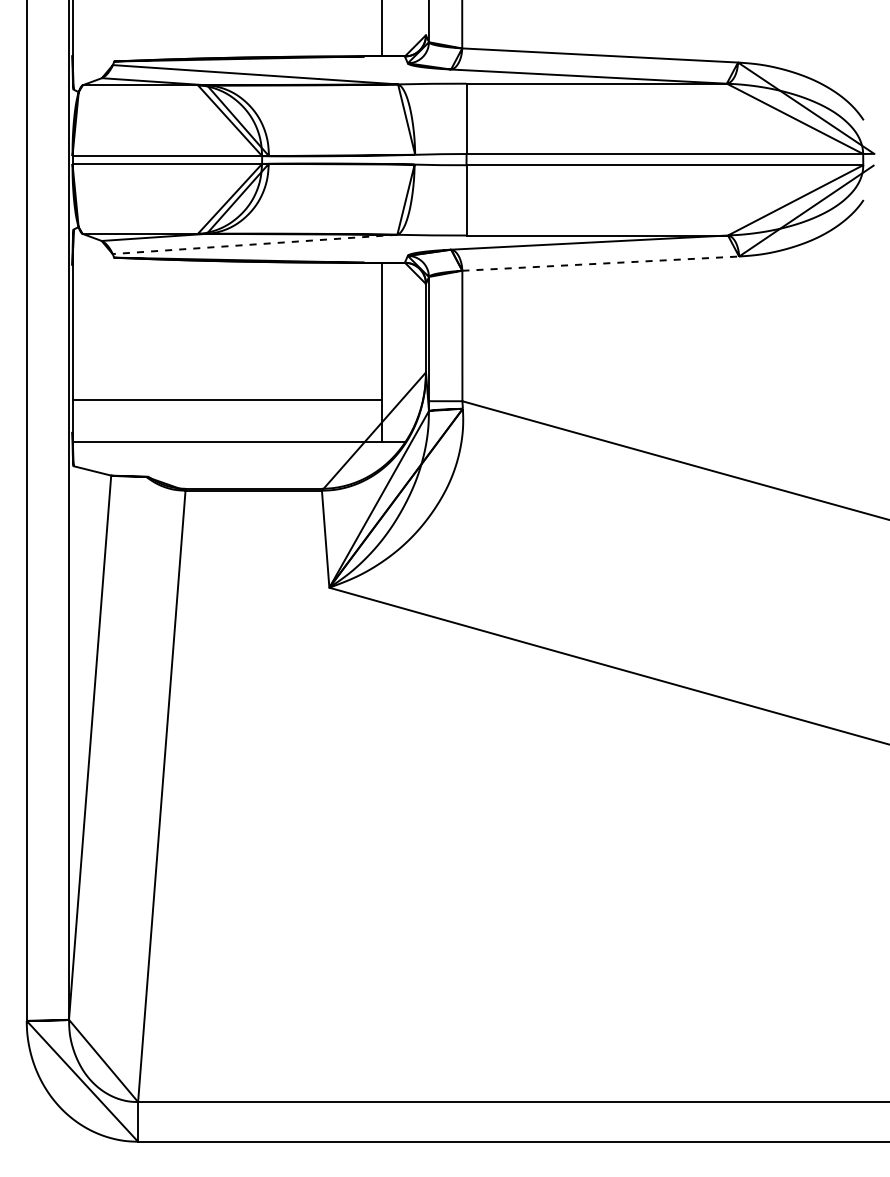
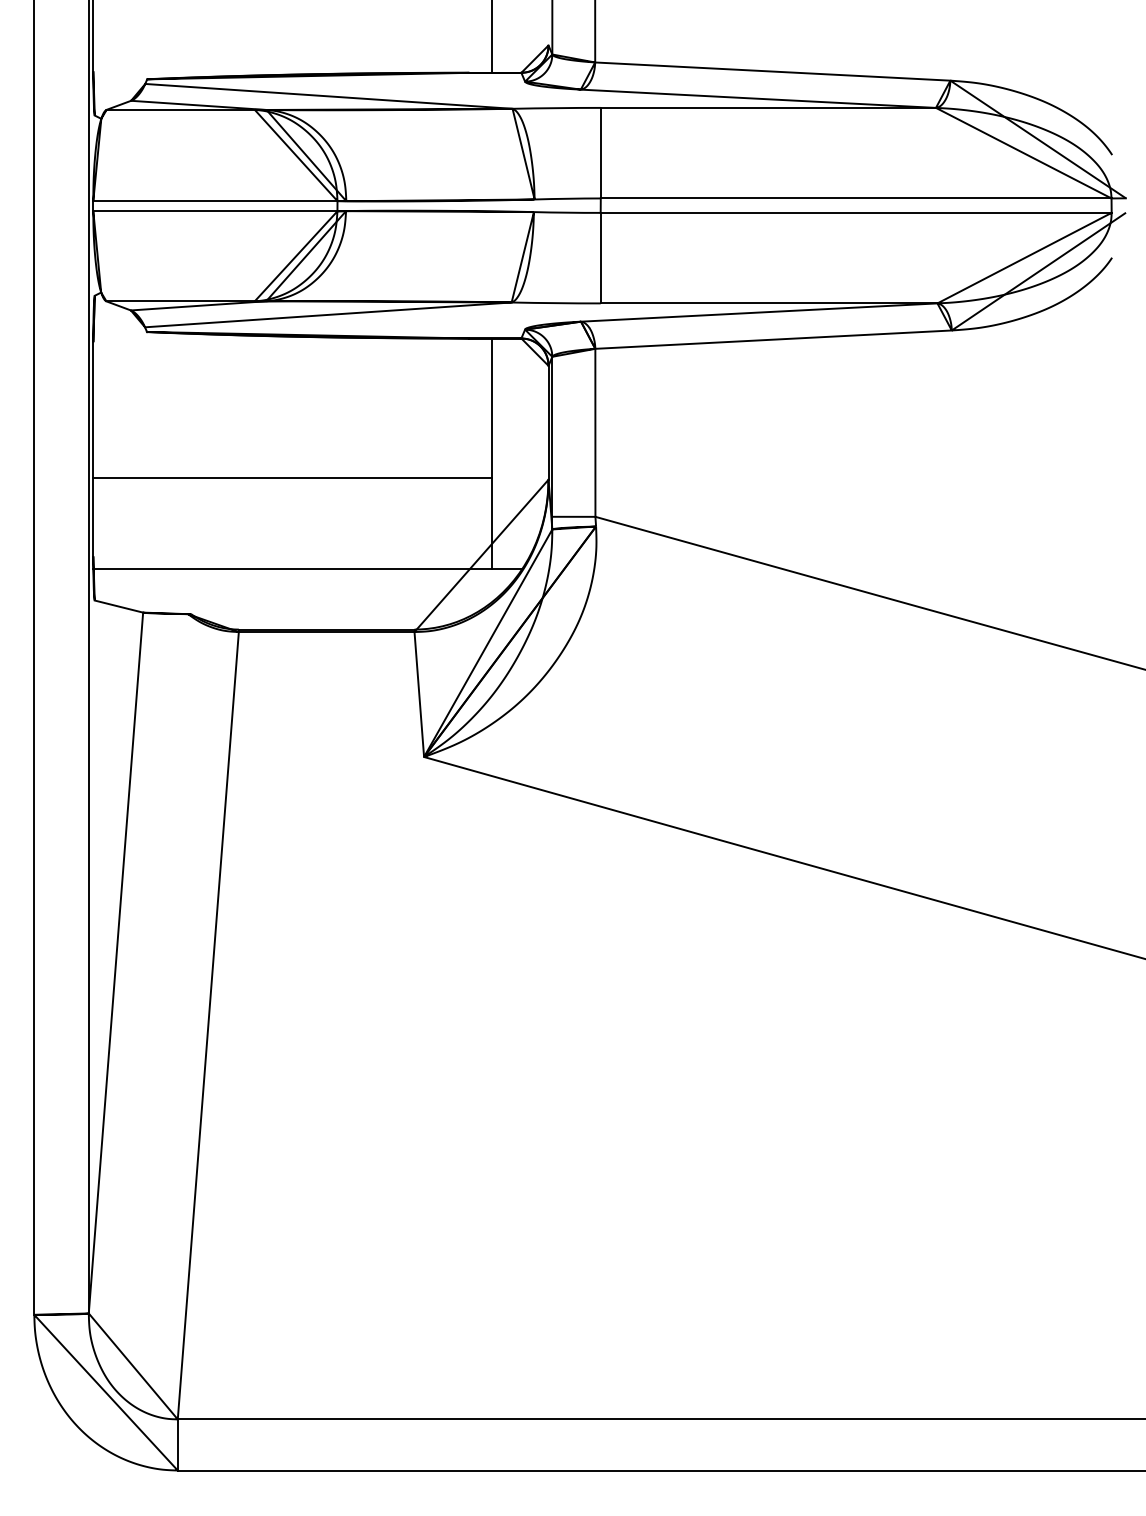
line: (255, 244) -> (328, 314), dashed -> solid
line: (601, 263) -> (774, 339), dashed -> solid
line: (227, 400) -> (292, 478), moved

